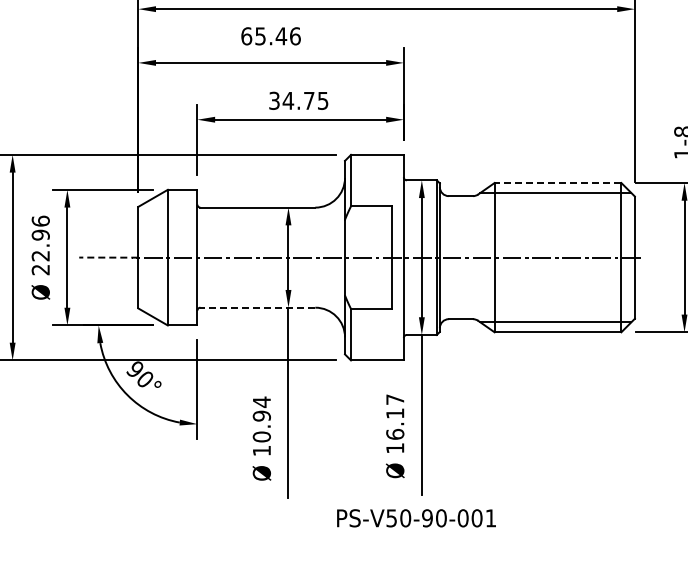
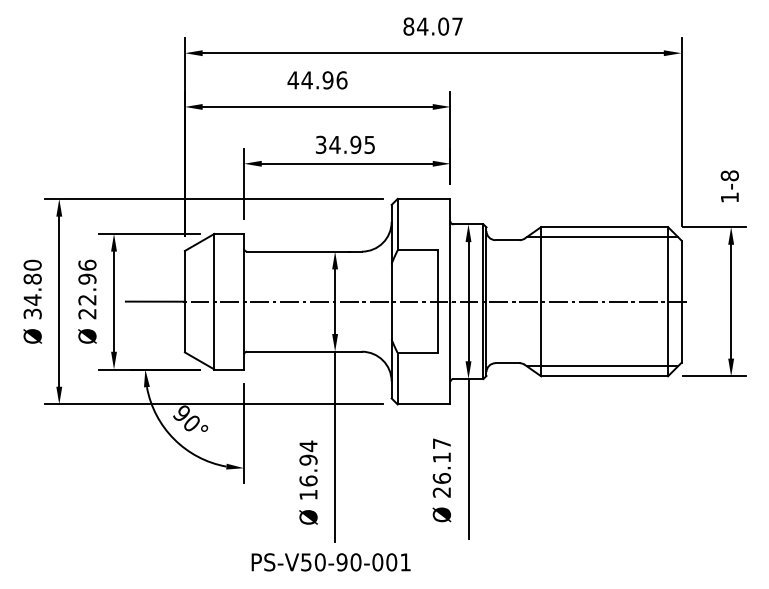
text: (263, 36) -> (310, 80), 65.46 -> 44.96
text: (308, 100) -> (355, 144), 34.75 -> 34.95
line: (557, 183) -> (604, 227), dashed -> solid
line: (108, 257) -> (155, 301), dashed -> solid
line: (257, 307) -> (304, 351), dashed -> solid
text: (261, 436) -> (308, 480), 10.94 -> 16.94
text: (394, 448) -> (441, 492), 16.17 -> 26.17
text: (415, 518) -> (330, 562), moved

